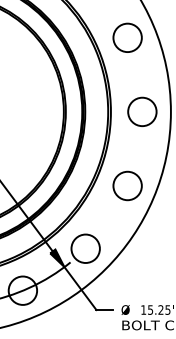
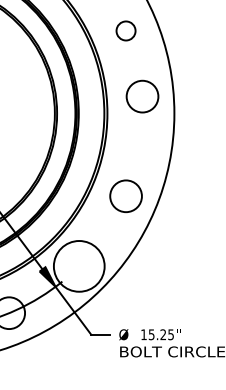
circle: (127, 37) -> (125, 30), size x0.6
circle: (142, 111) -> (142, 96), moved
circle: (85, 248) -> (79, 266), size x1.6

